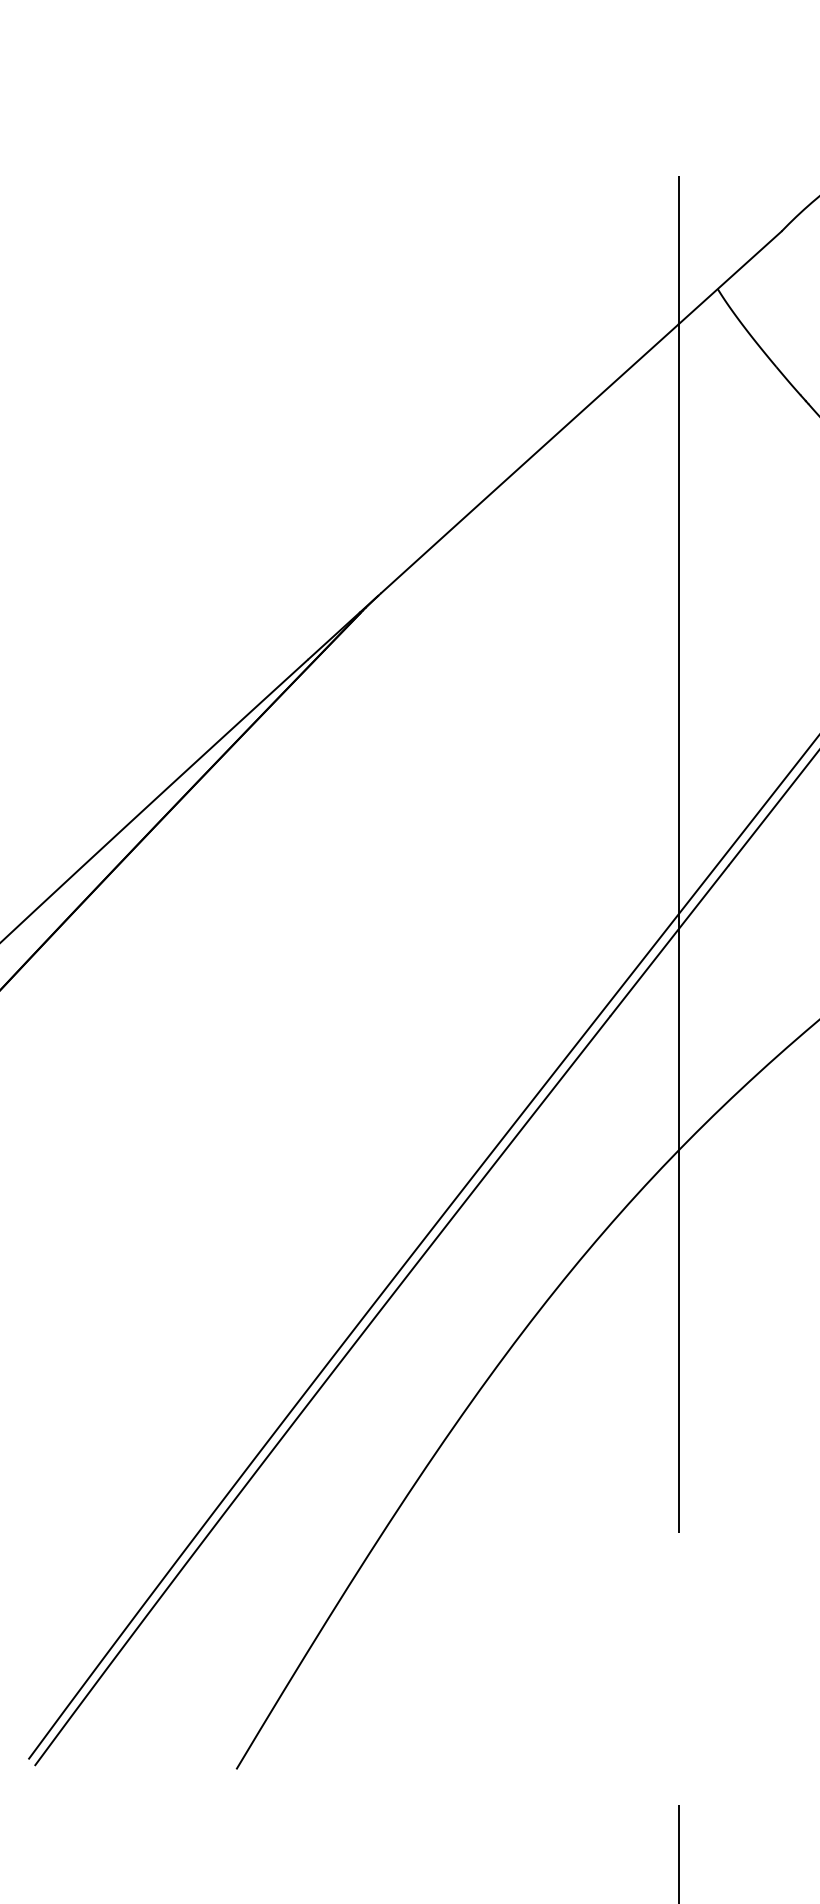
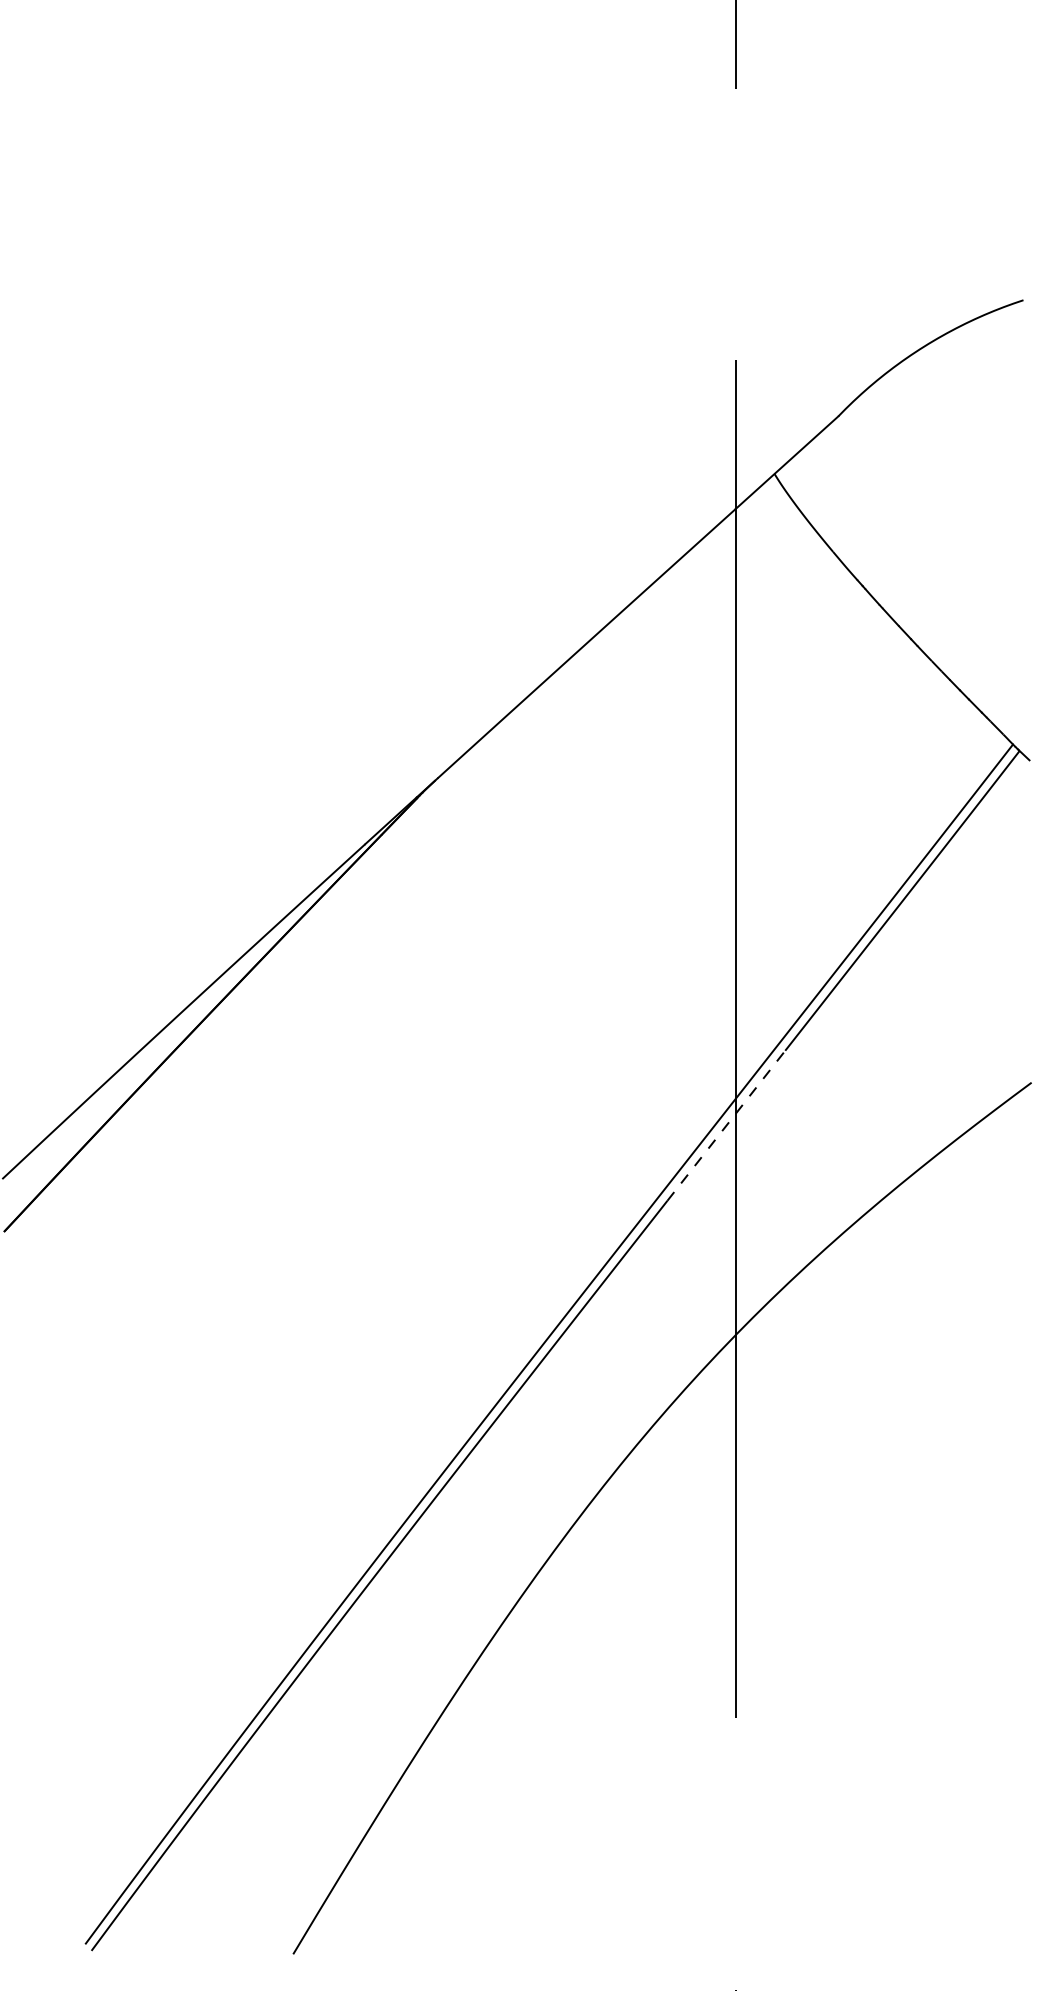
line: (669, 940) -> (726, 1125), solid -> dashed

